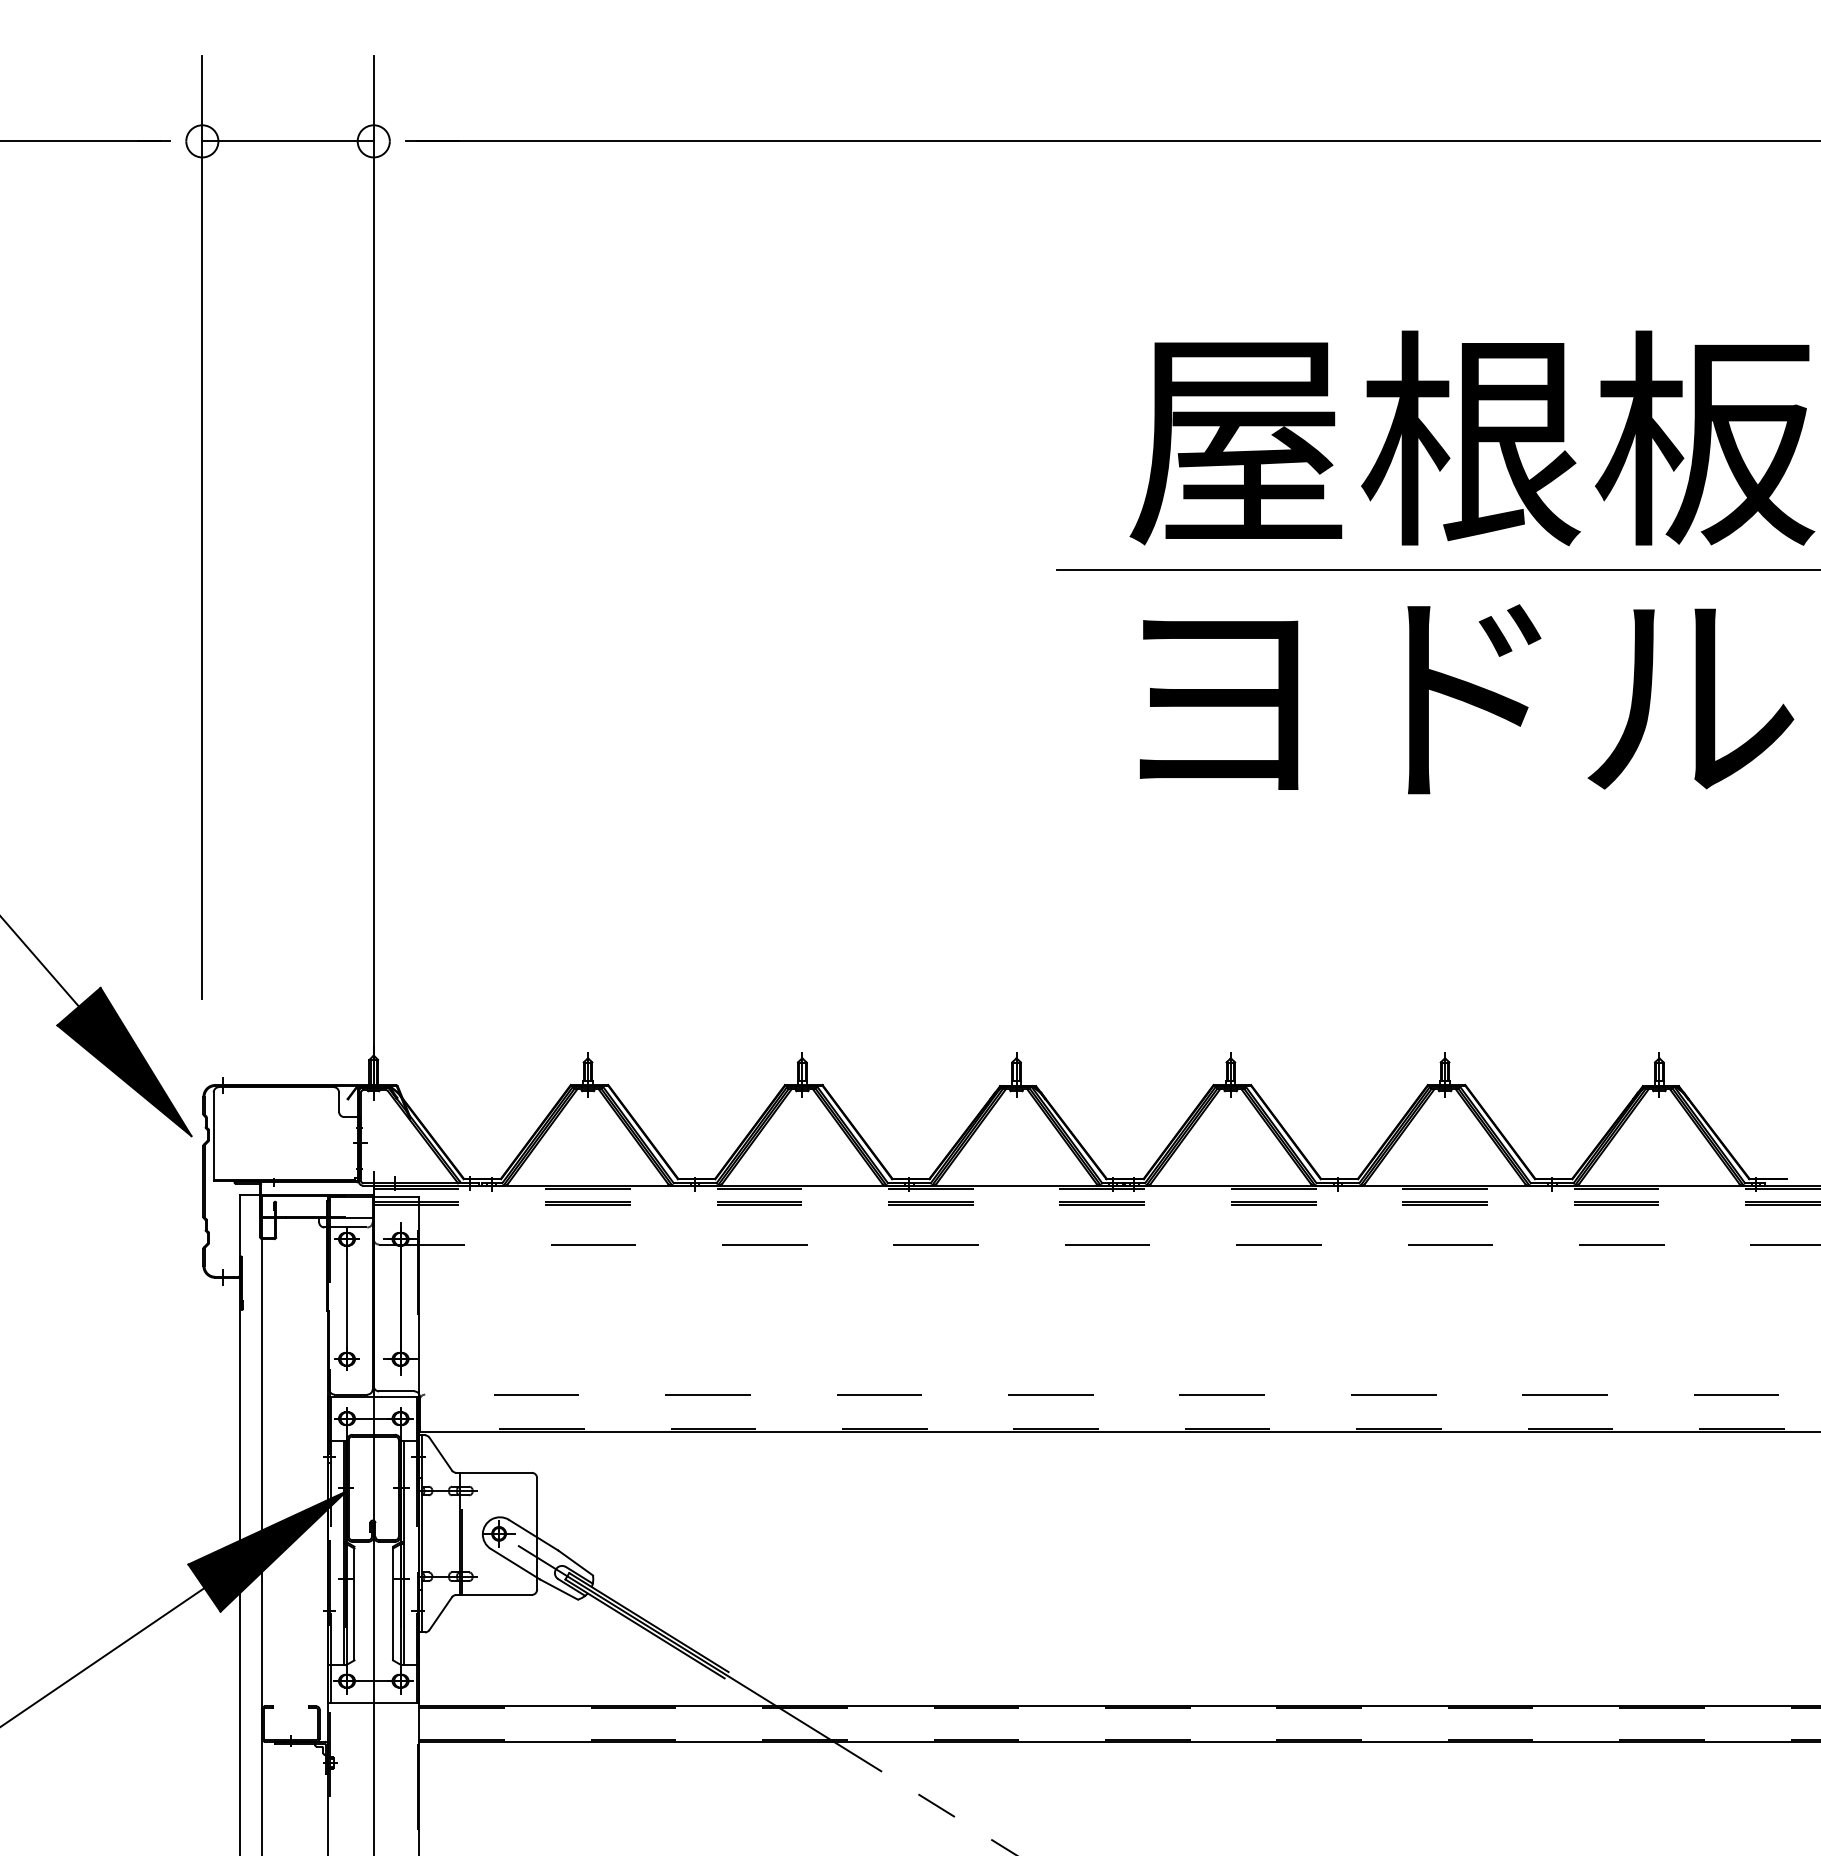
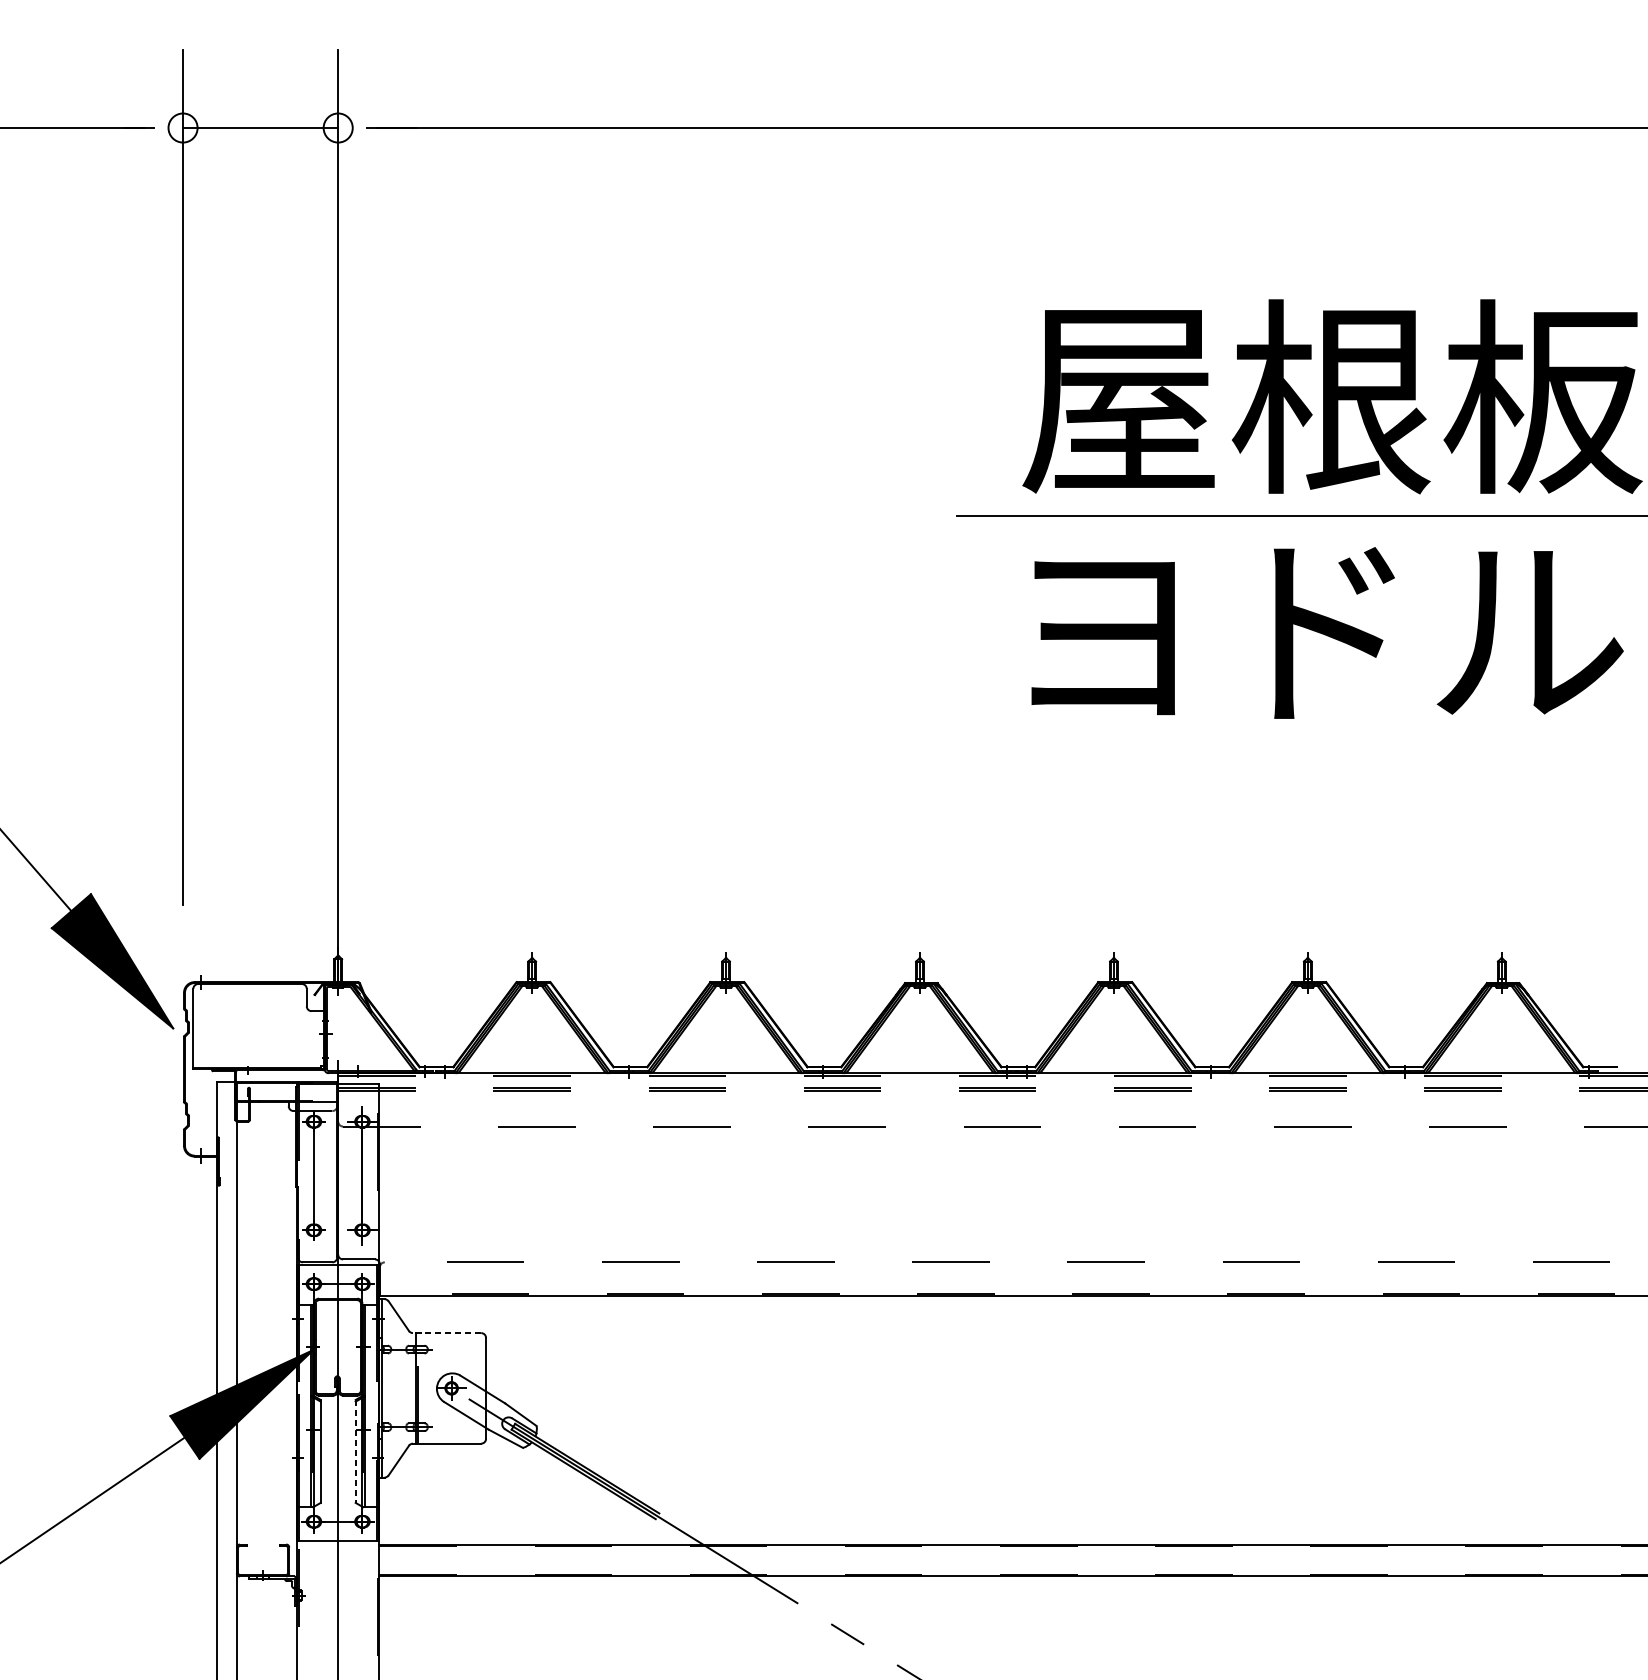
line: (494, 1472) -> (447, 1332), solid -> dashed
line: (393, 1603) -> (356, 1451), solid -> dashed

